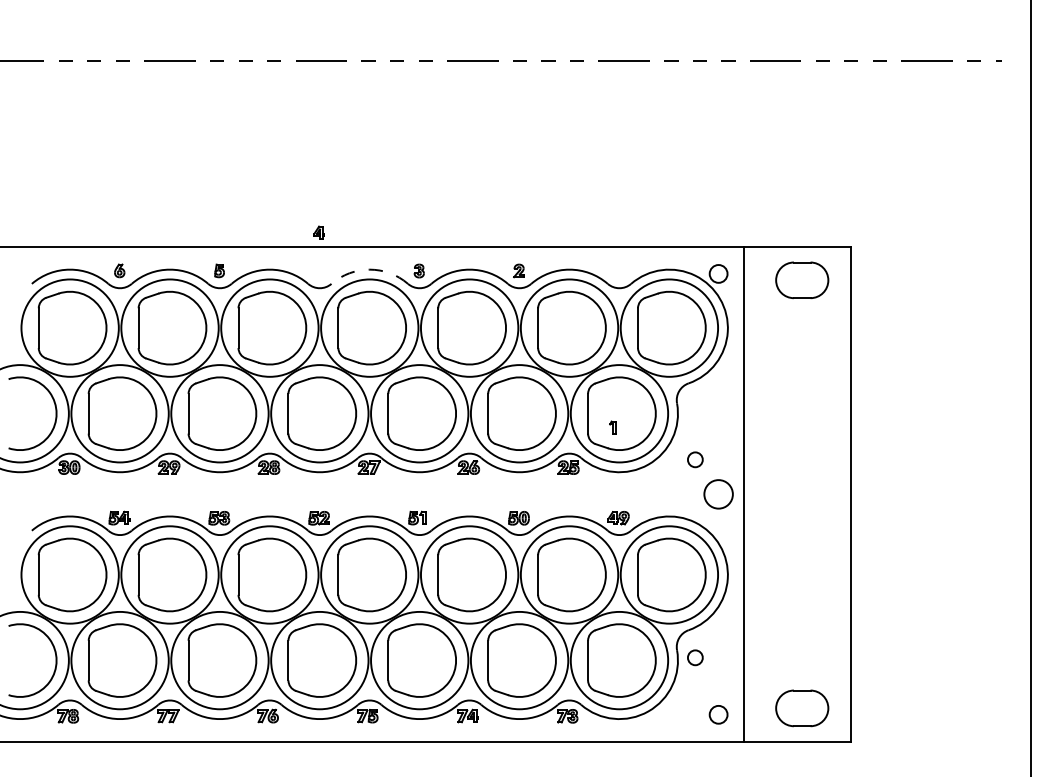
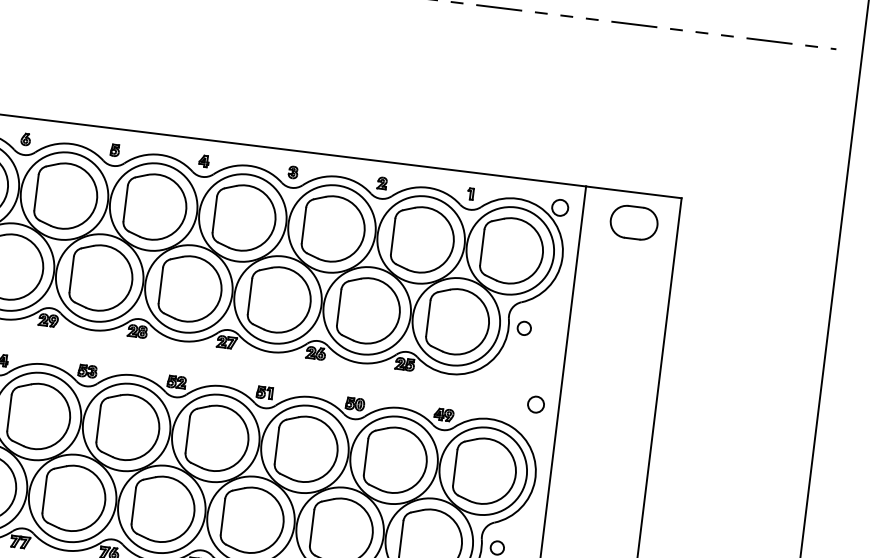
part: (318, 232) -> (203, 160), moved
arc: (369, 269) -> (249, 165), dashed -> solid
part: (612, 427) -> (470, 193), moved
circle: (695, 459) -> (524, 328), moved
circle: (718, 494) -> (535, 404), size x0.62

